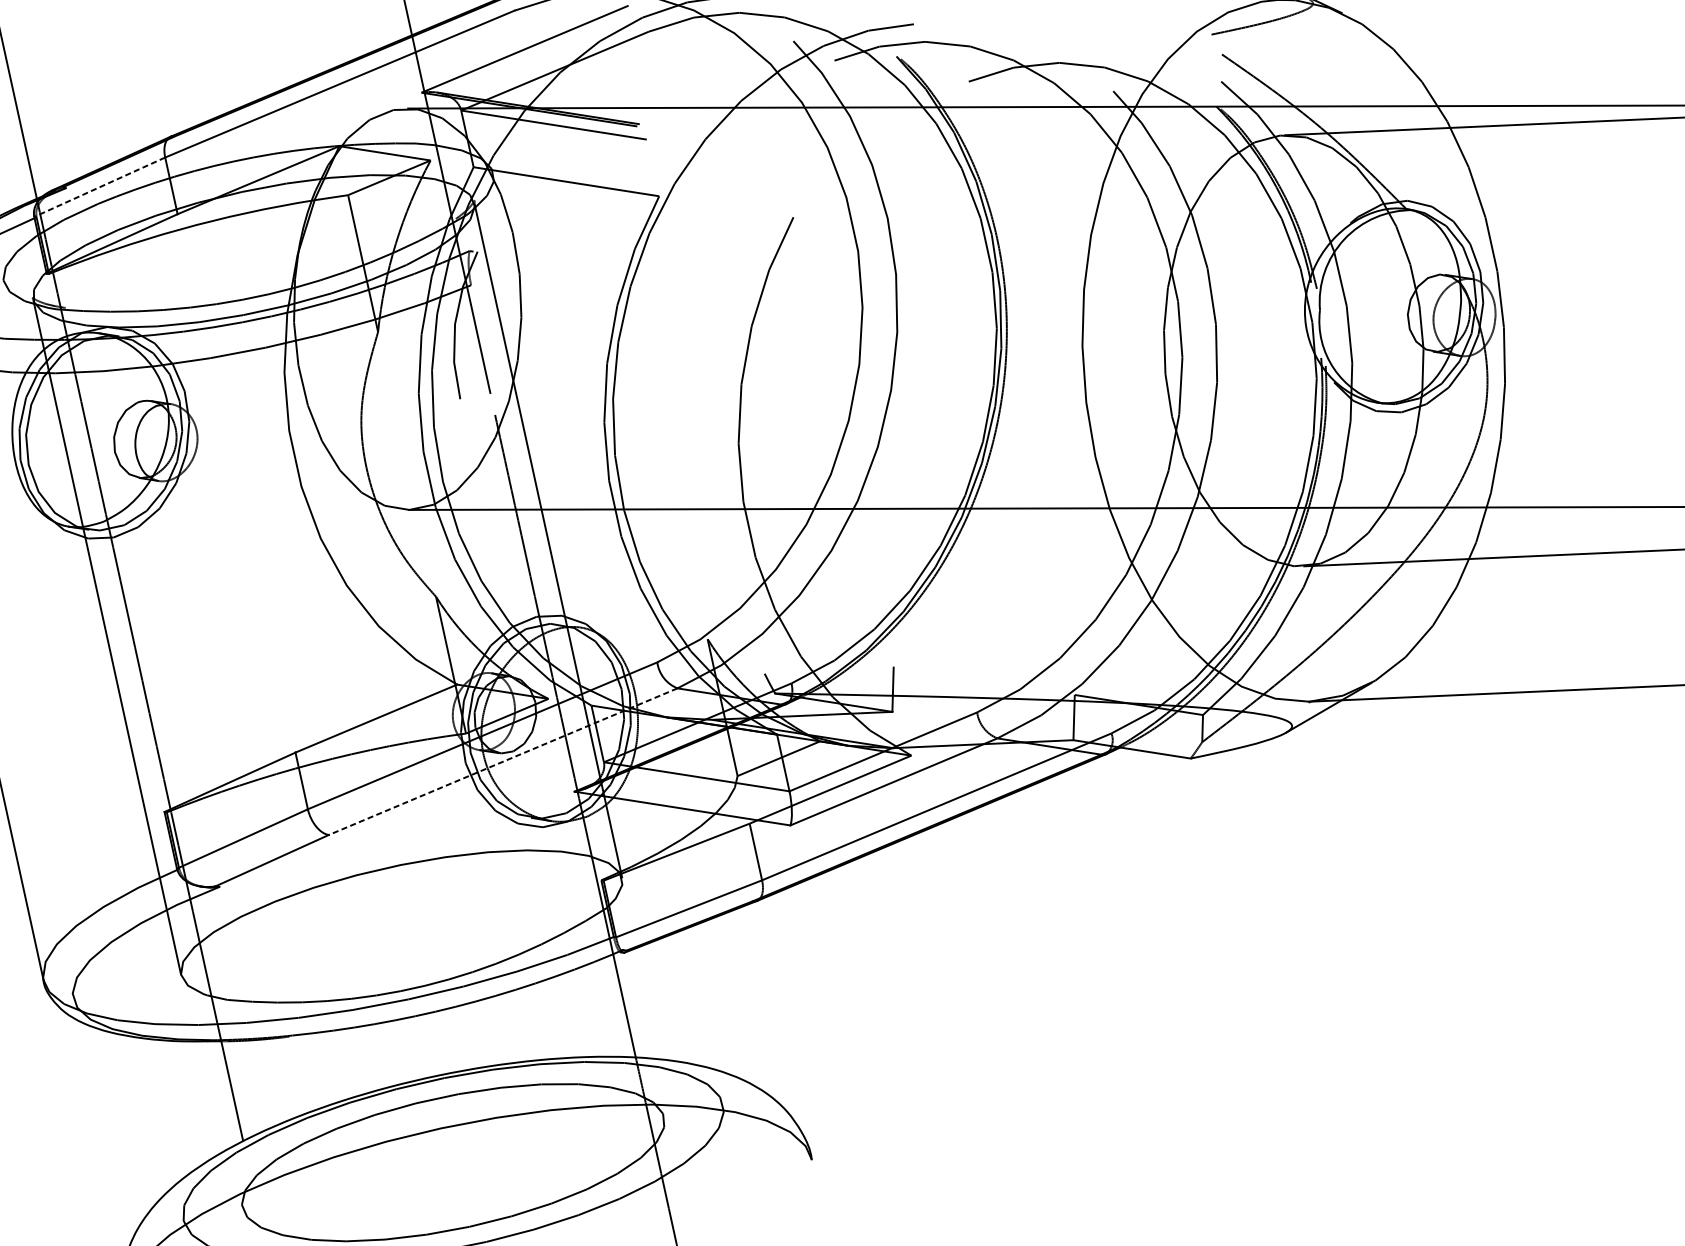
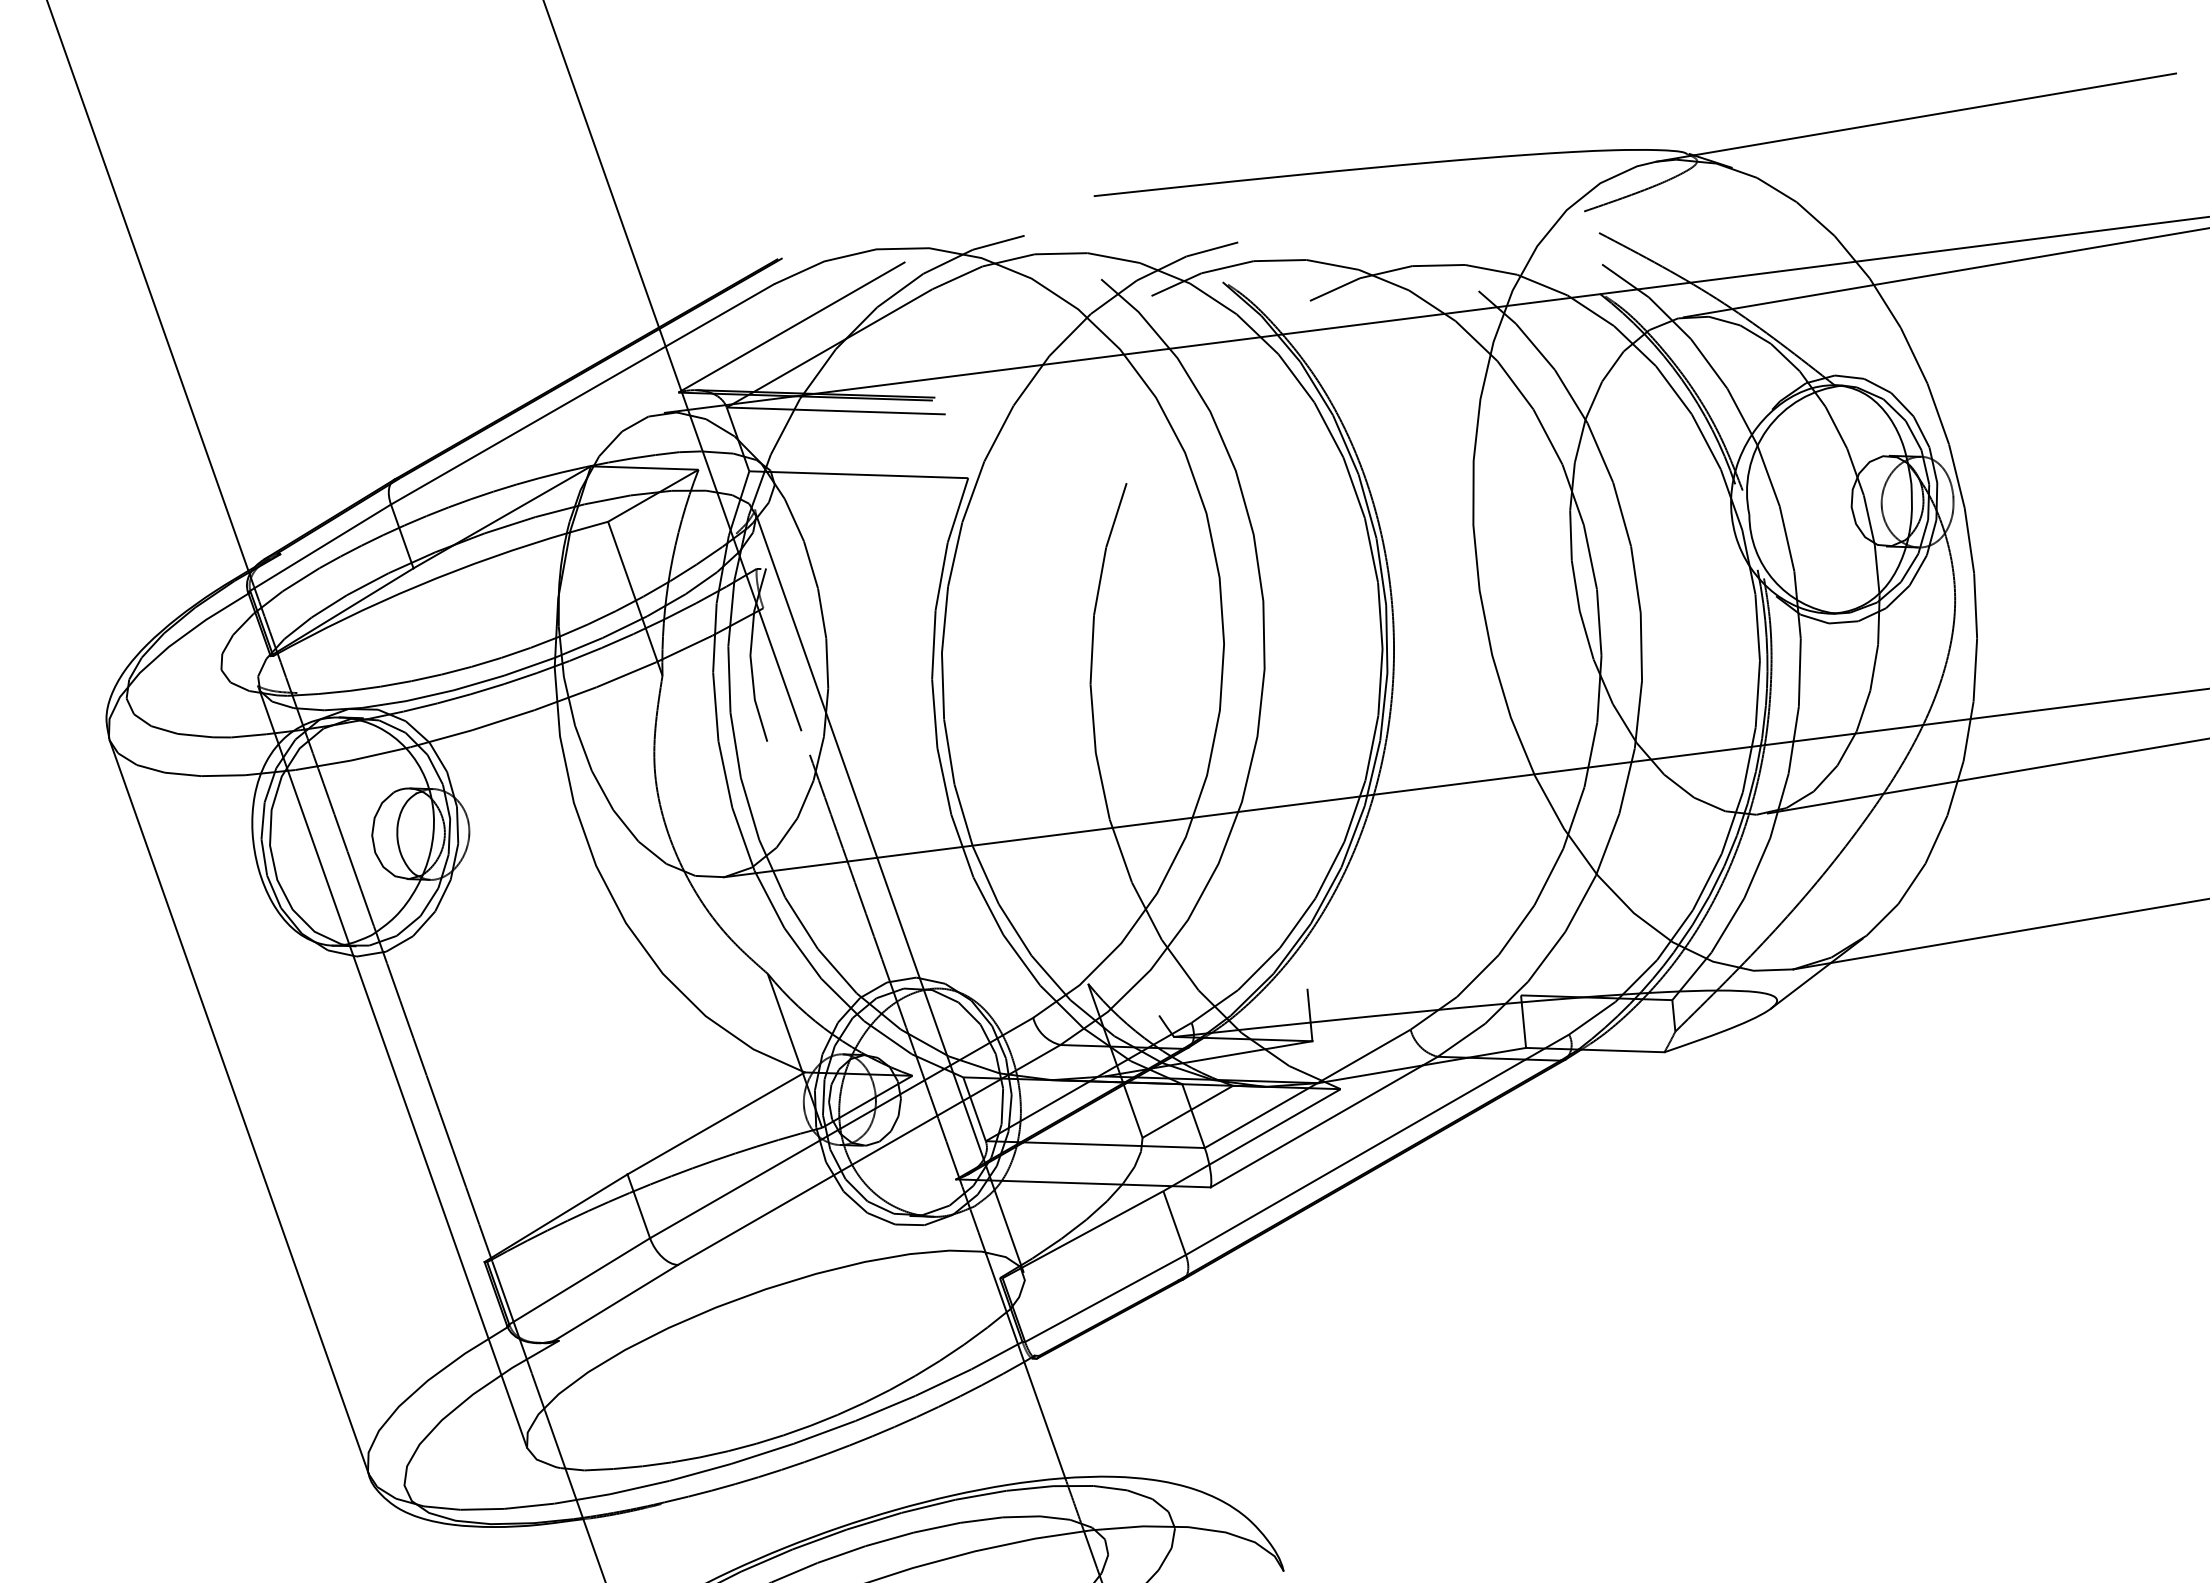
line: (99, 187) -> (319, 548), dashed -> solid
line: (503, 761) -> (869, 1154), dashed -> solid

